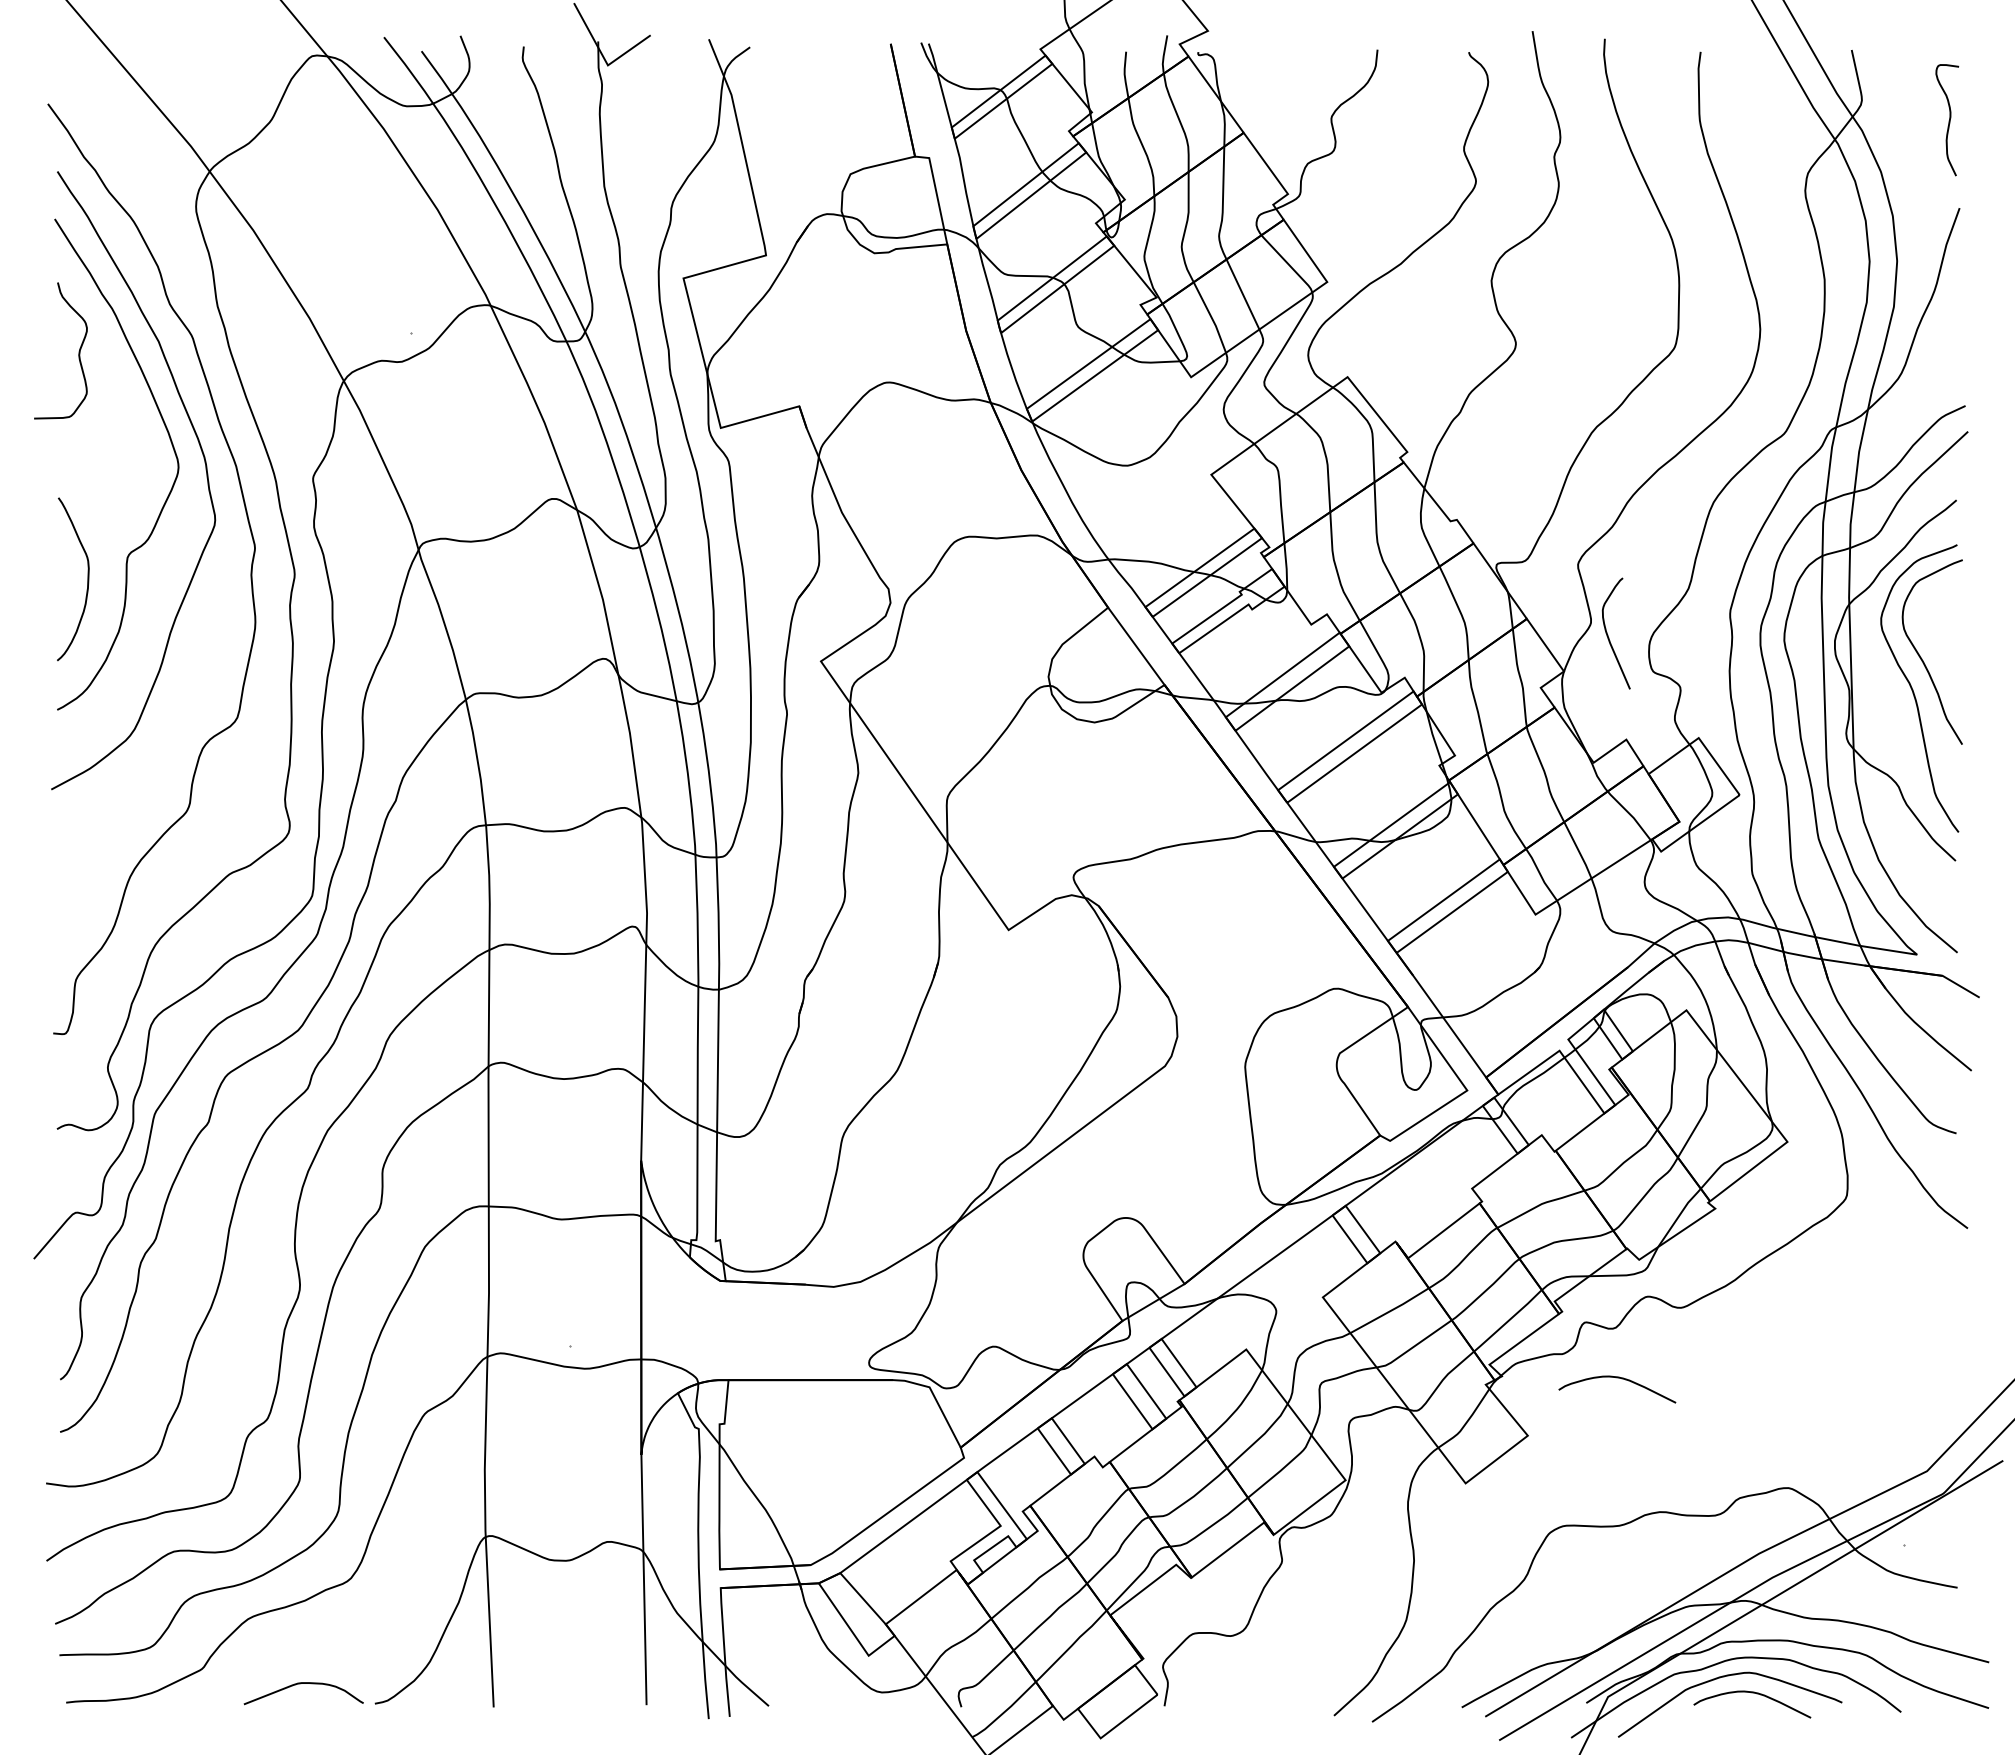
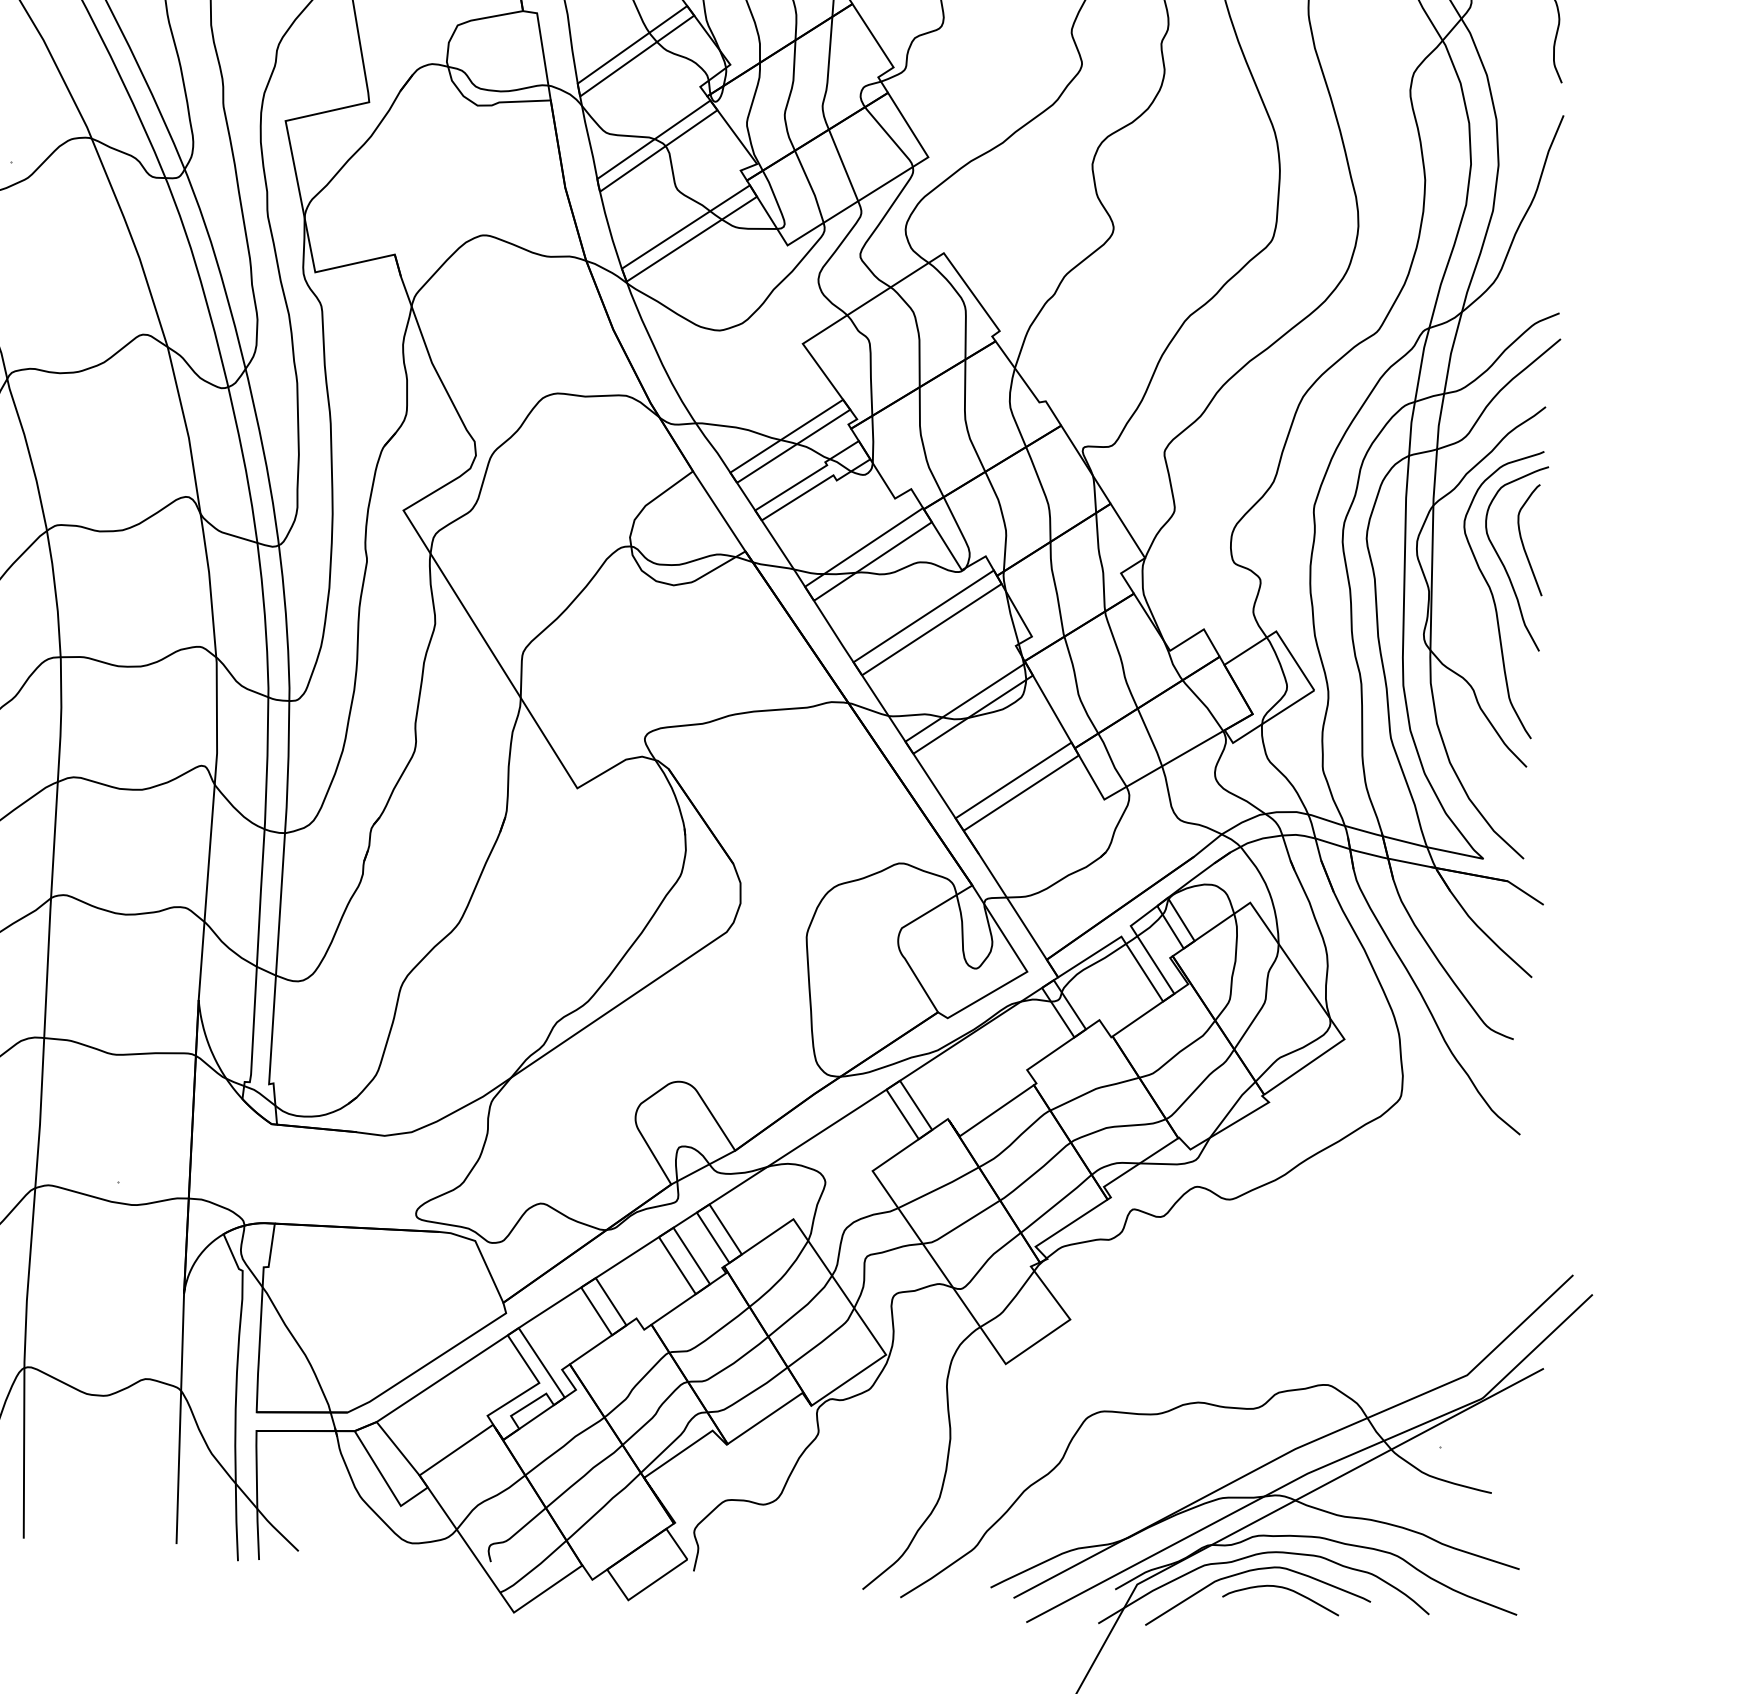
curve: (1608, 634) -> (1522, 540), moved
curve: (1621, 1379) -> (1166, 1268), removed

